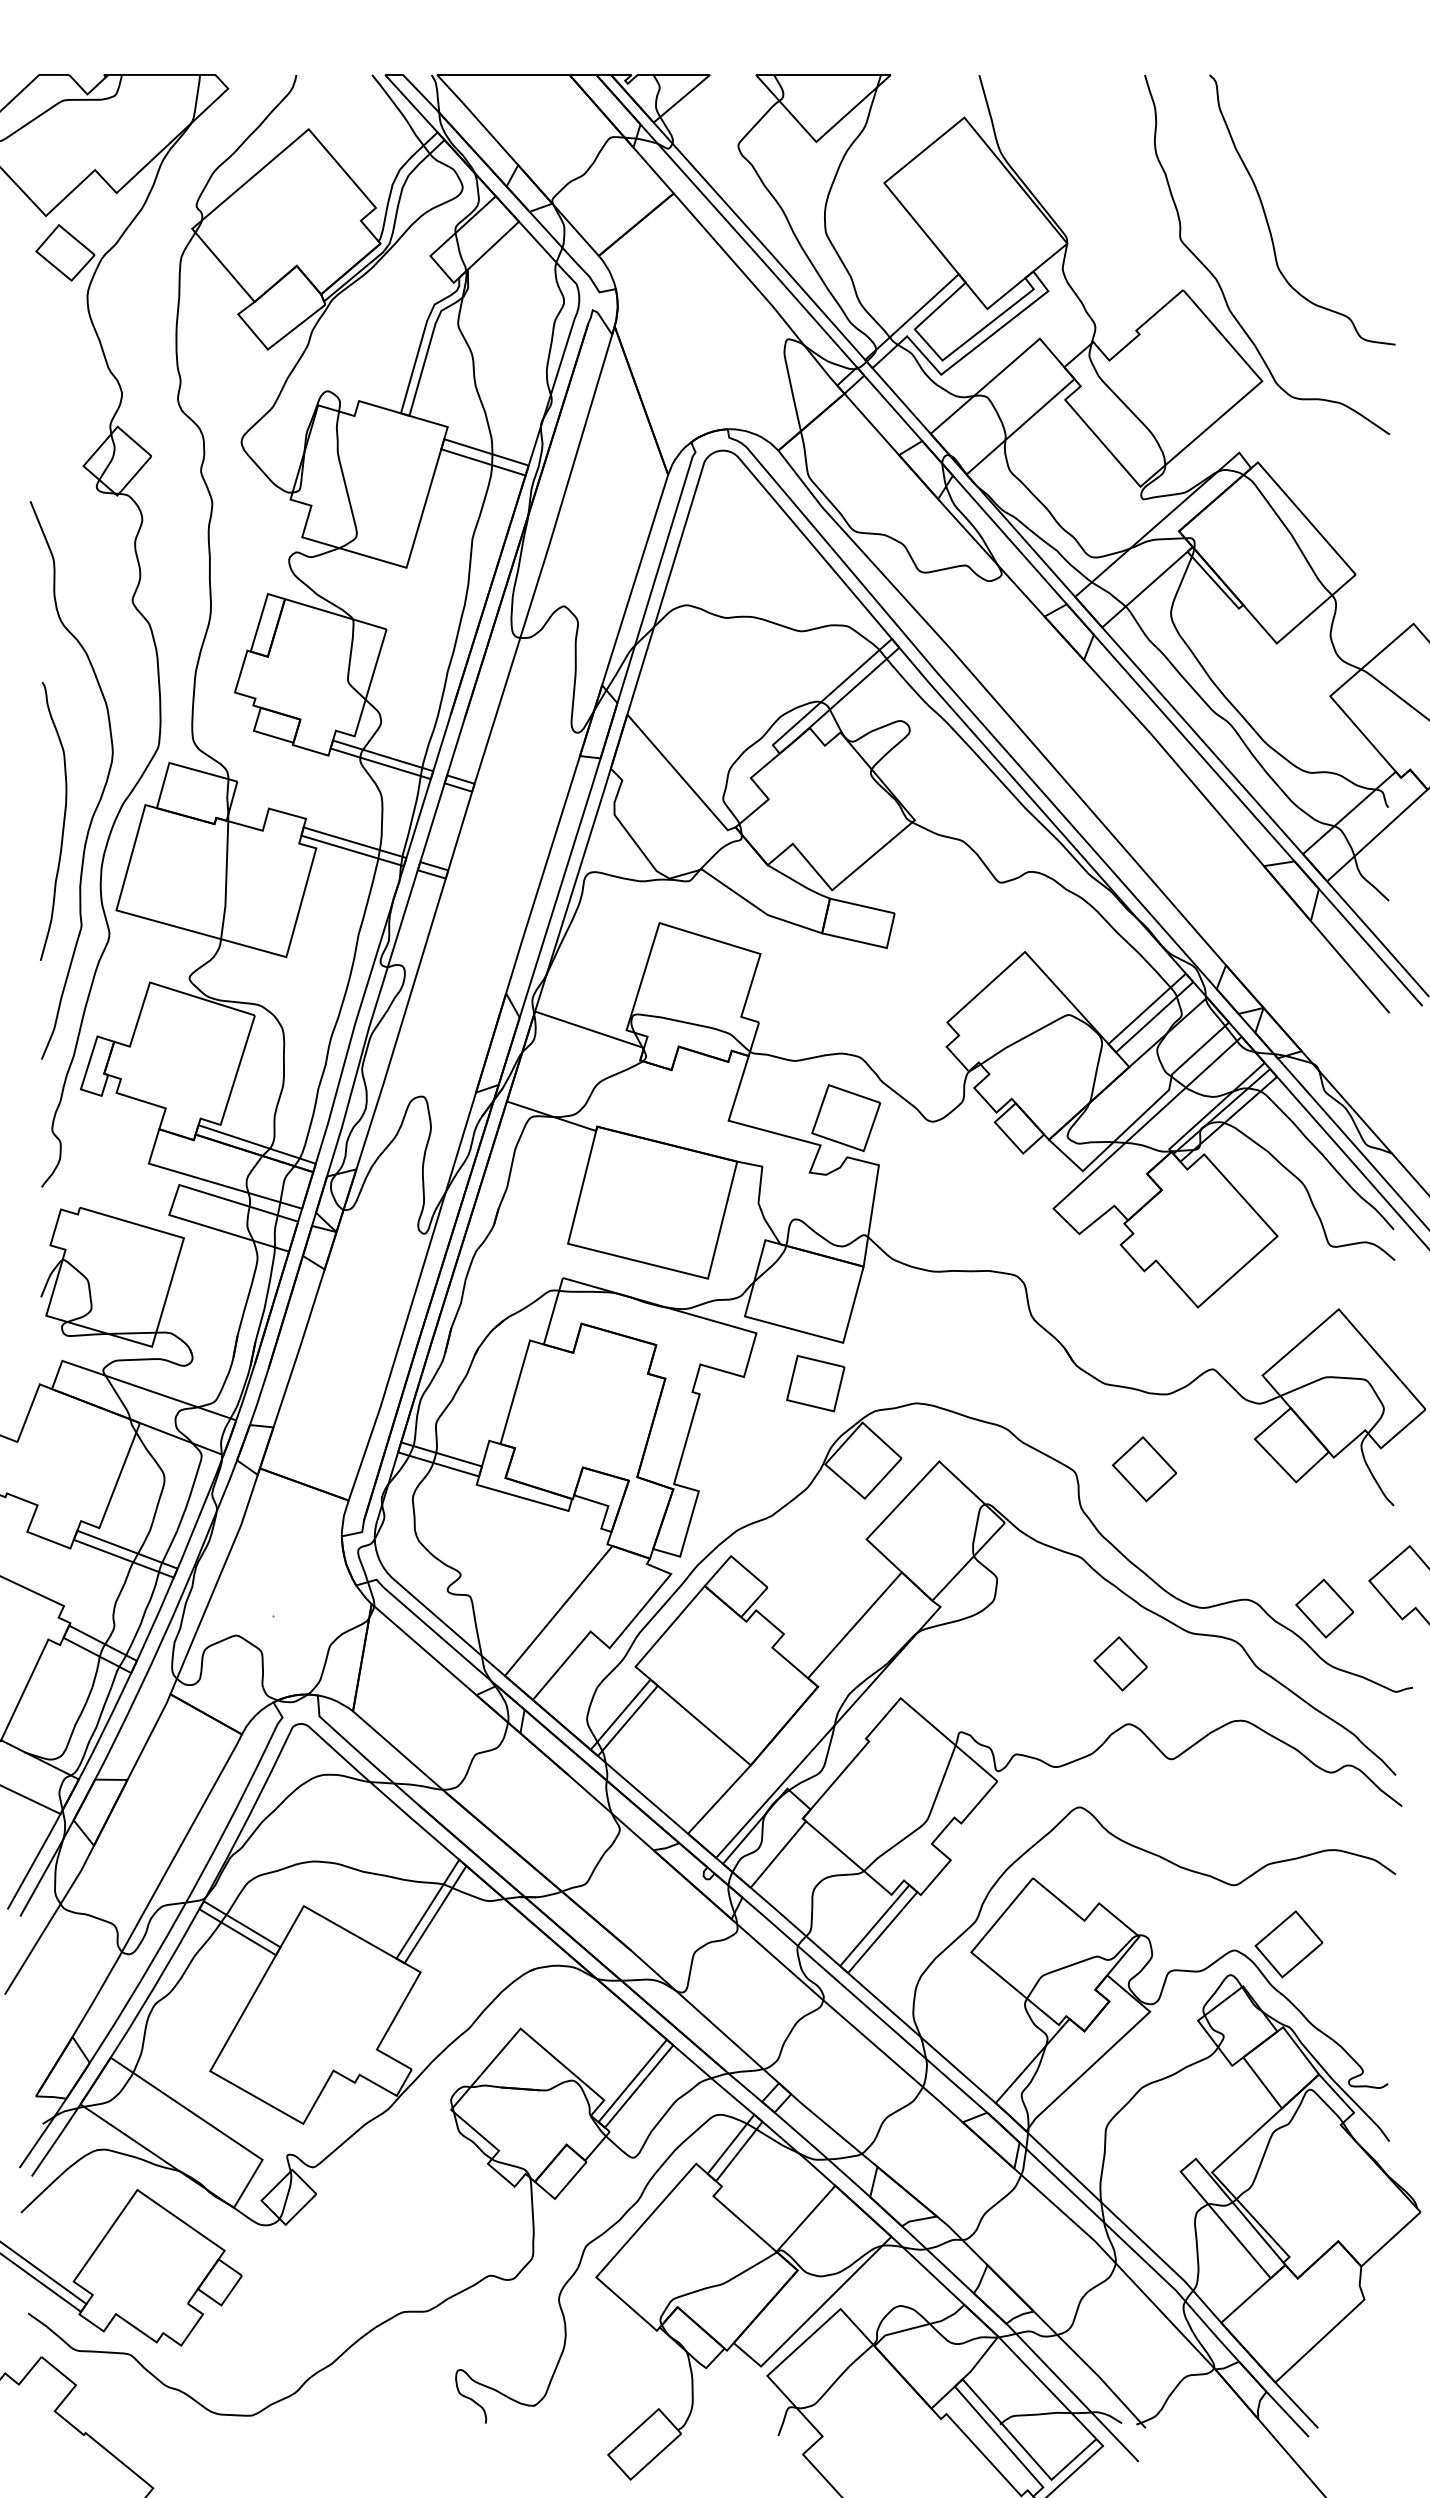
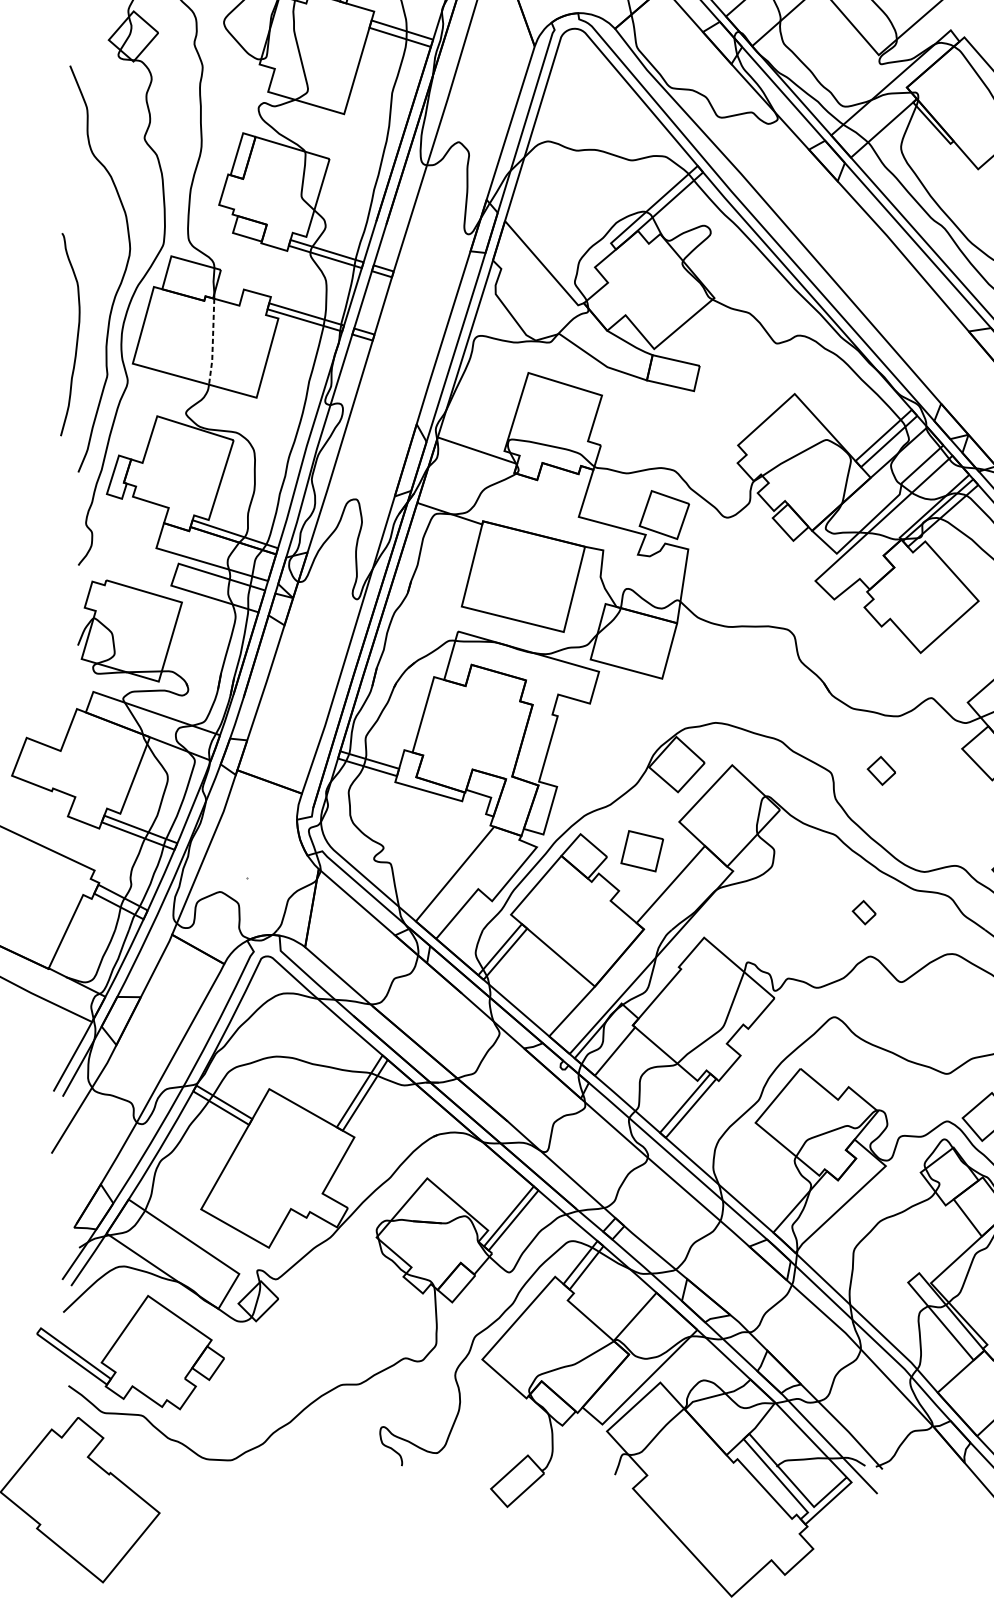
curve: (62, 825) -> (76, 337), moved
line: (226, 881) -> (213, 342), solid -> dashed
part: (815, 1383) -> (642, 851), moved
part: (1143, 1469) -> (881, 771), size x0.6
part: (1120, 1663) -> (864, 912), size x0.6

